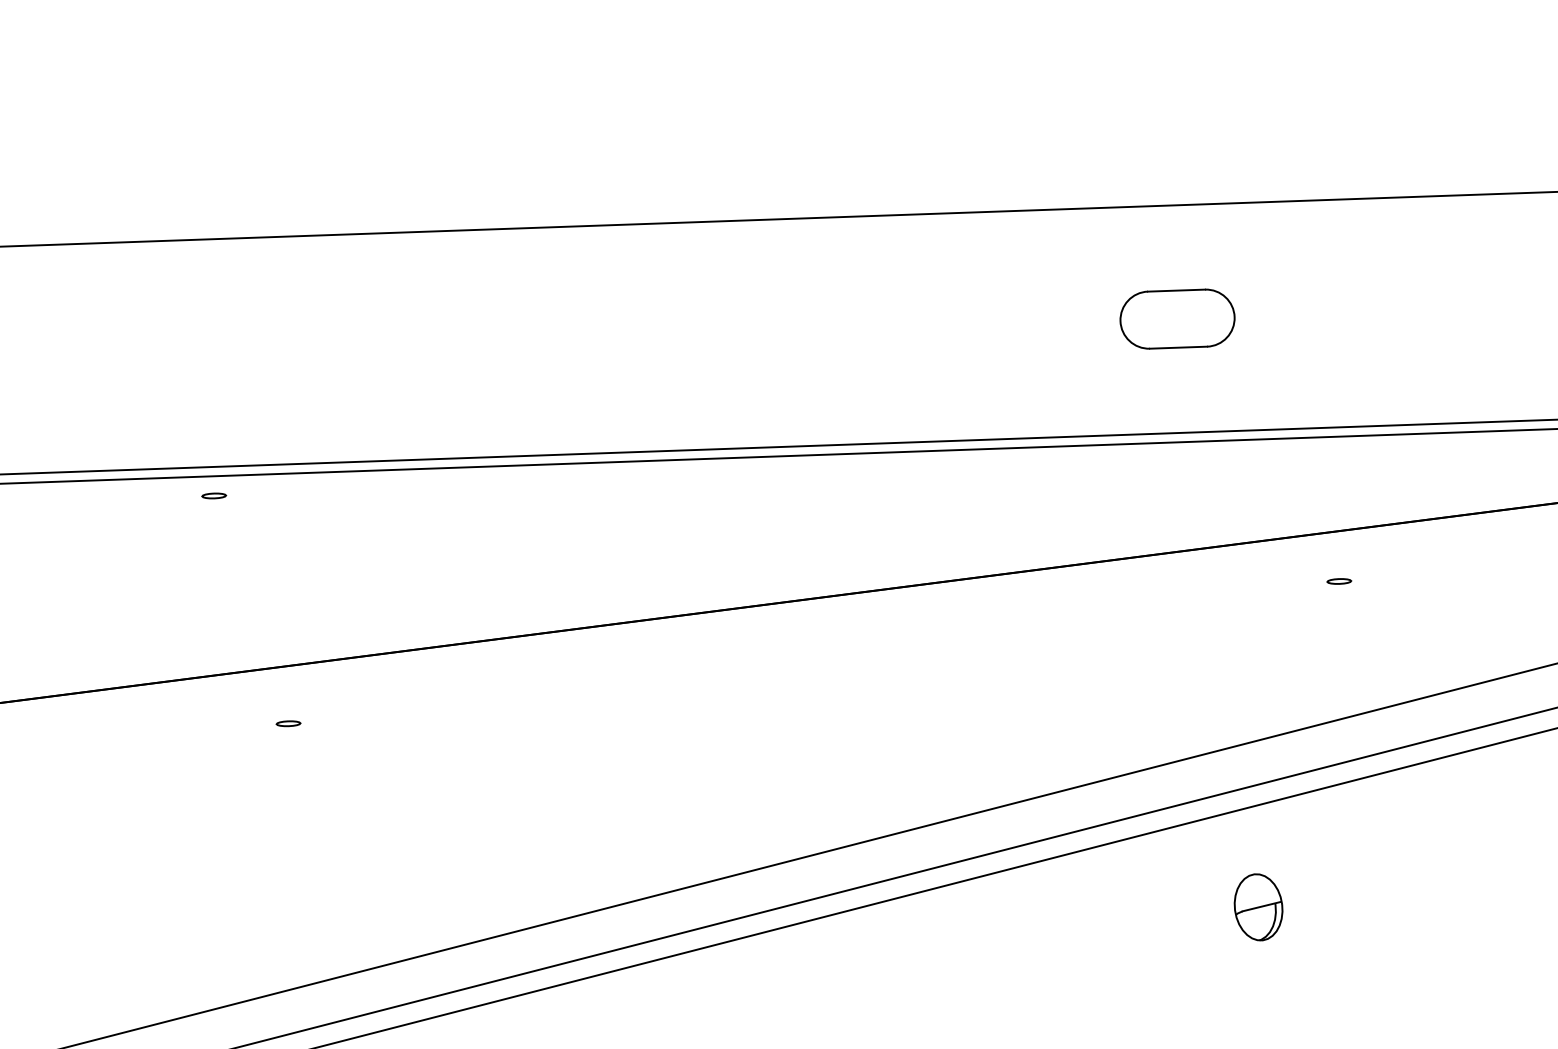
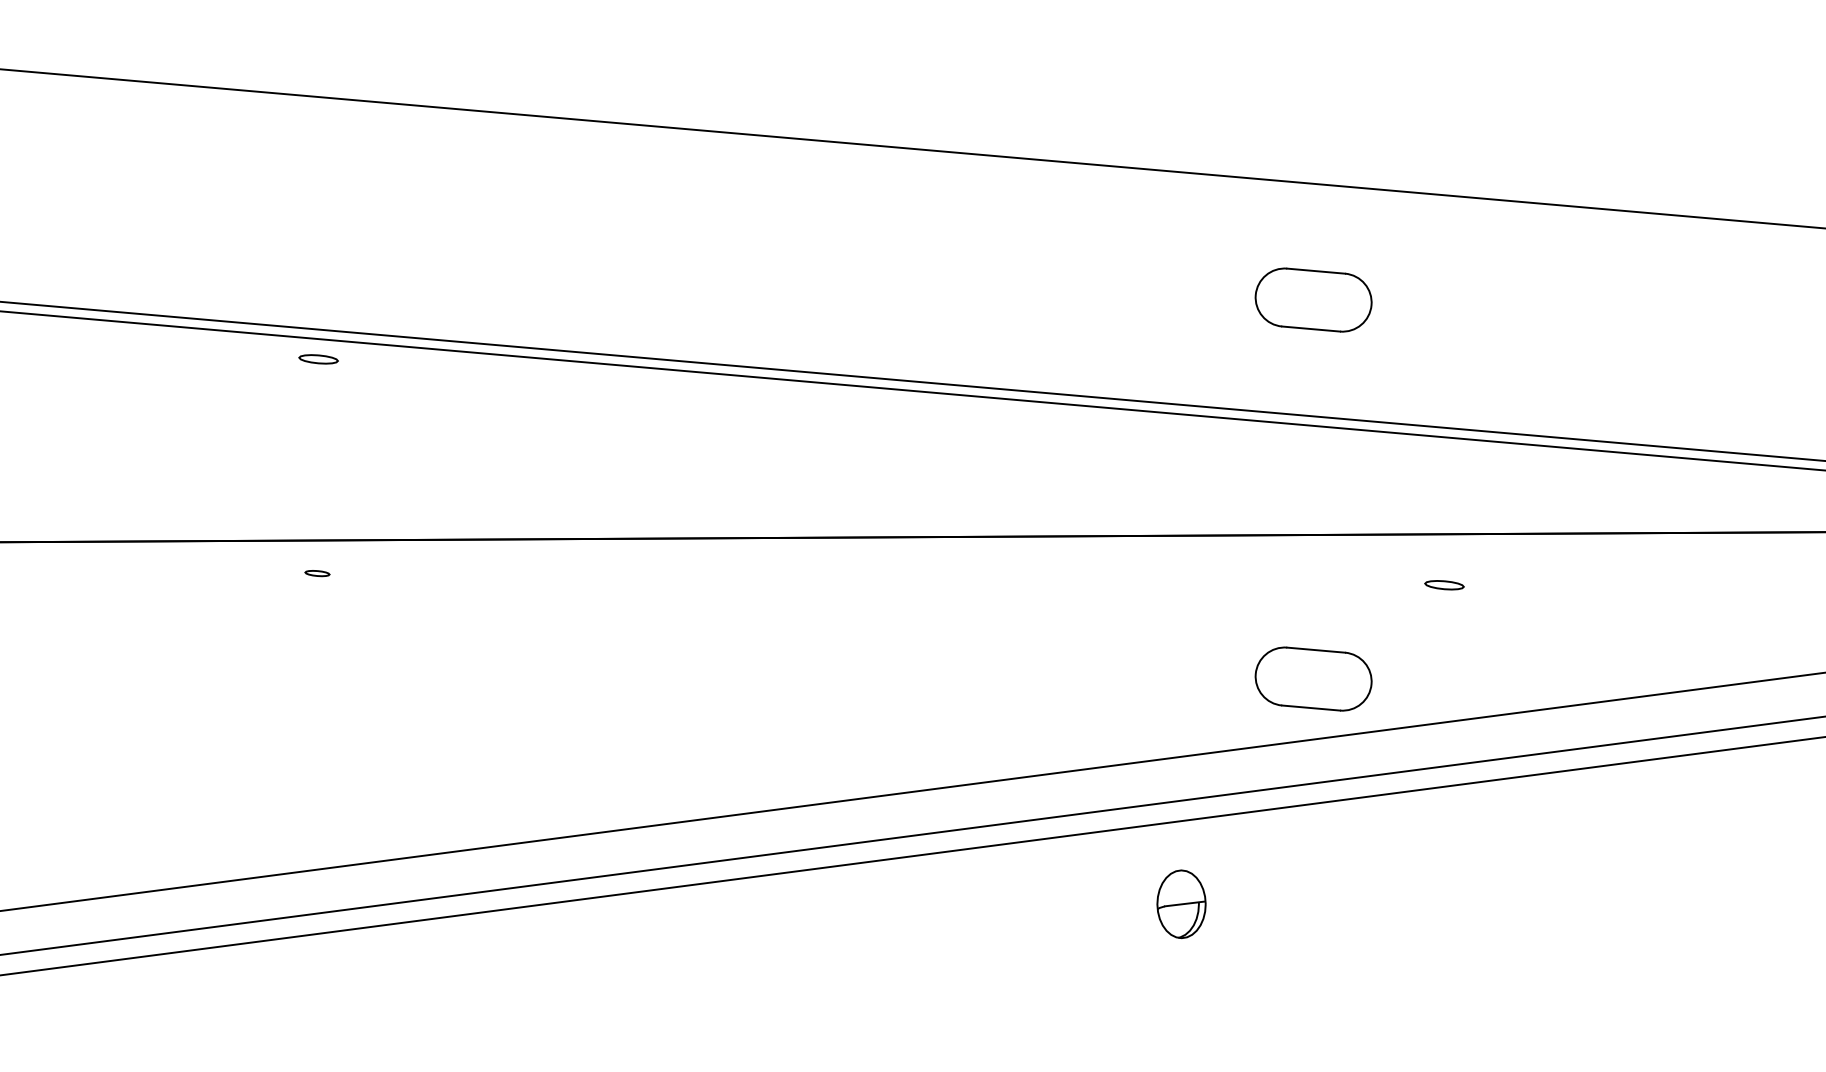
part: (214, 495) -> (318, 358), size x1.6
part: (1339, 580) -> (1444, 584), size x1.6
part: (1222, 688) -> (1313, 678), added
part: (288, 723) -> (317, 573), moved
part: (1258, 907) -> (1181, 904), moved

